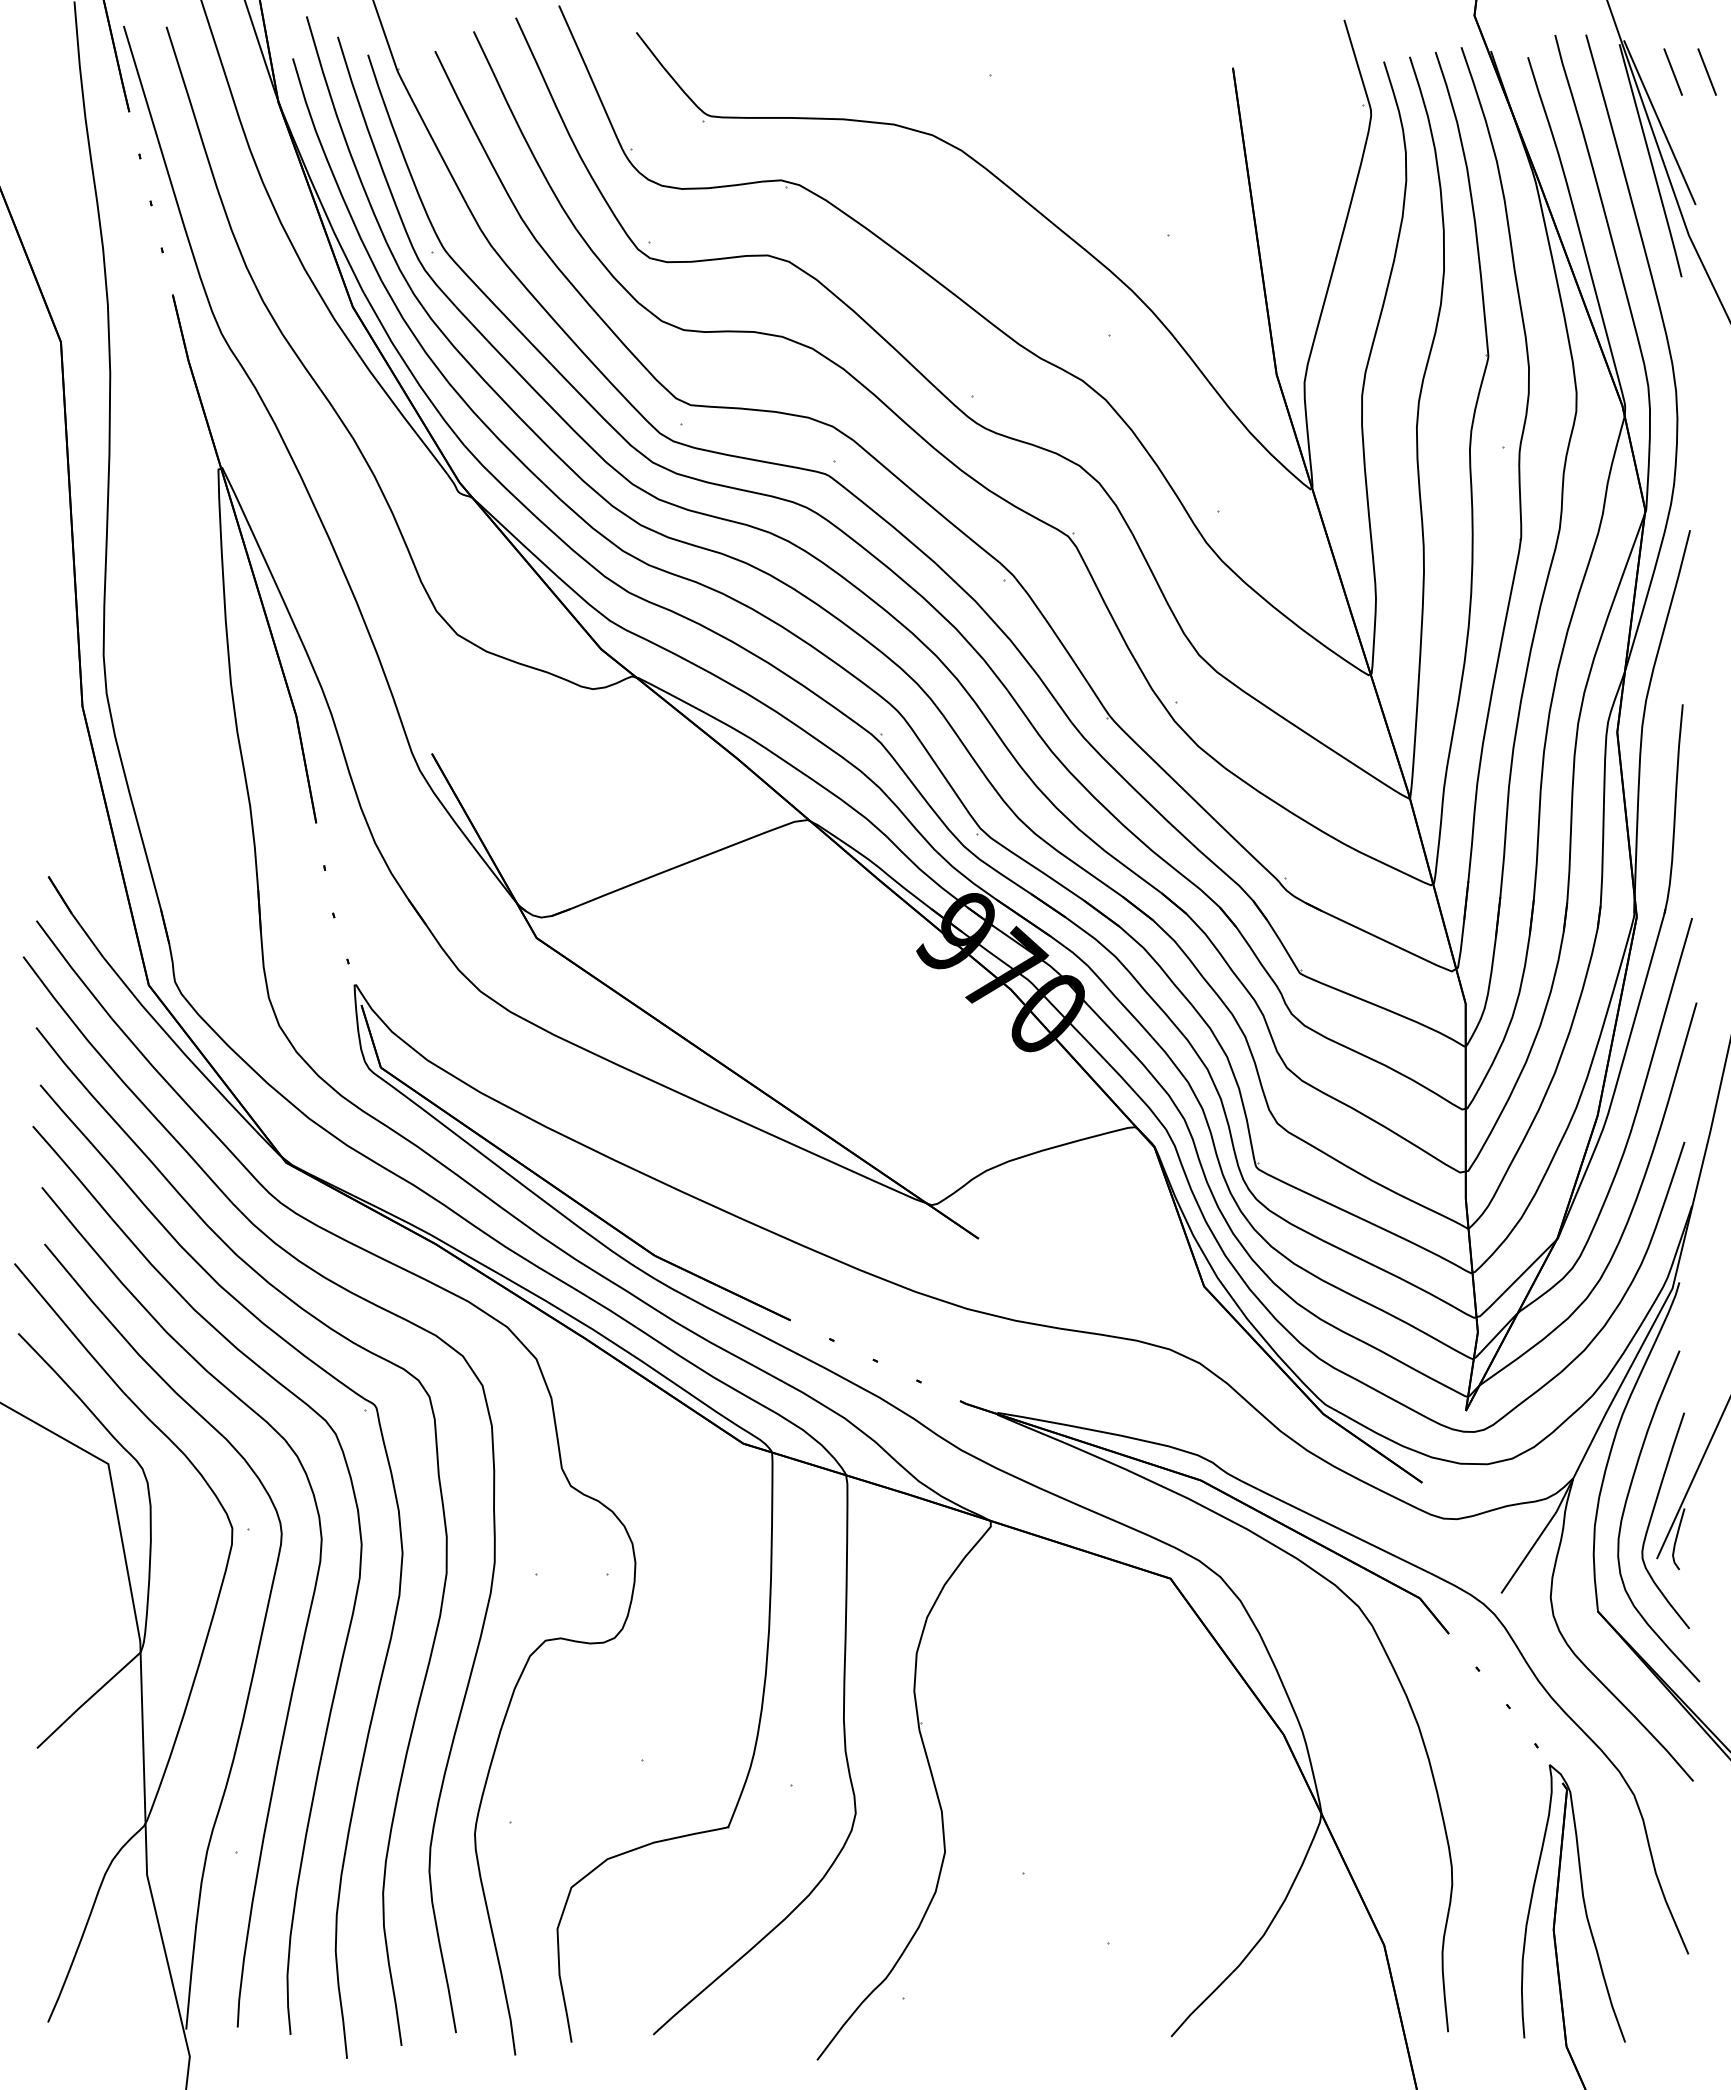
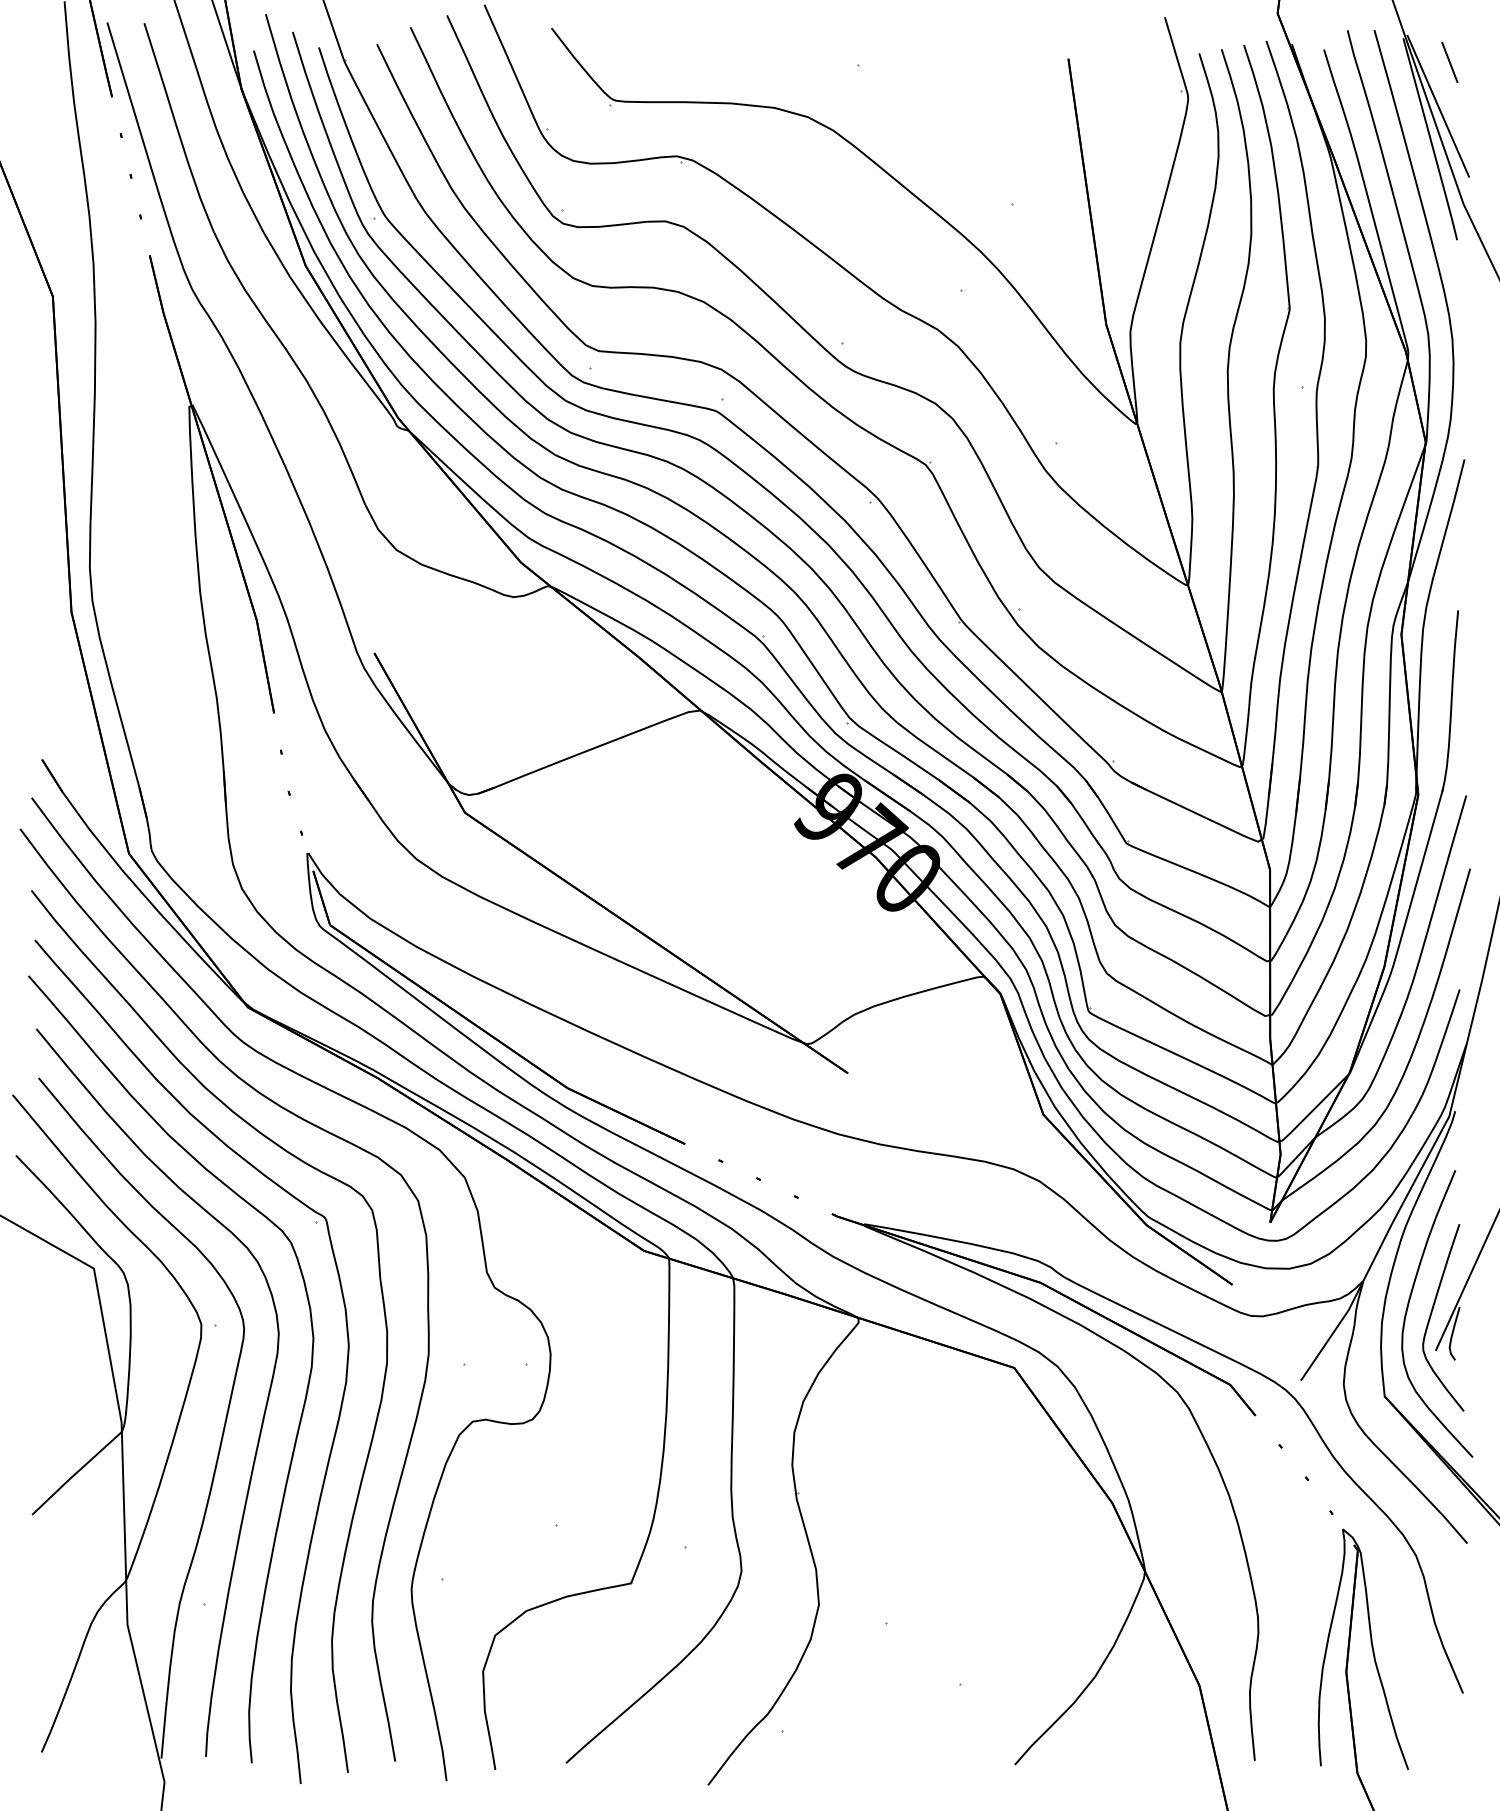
line: (1706, 71) -> (1478, 61), removed

